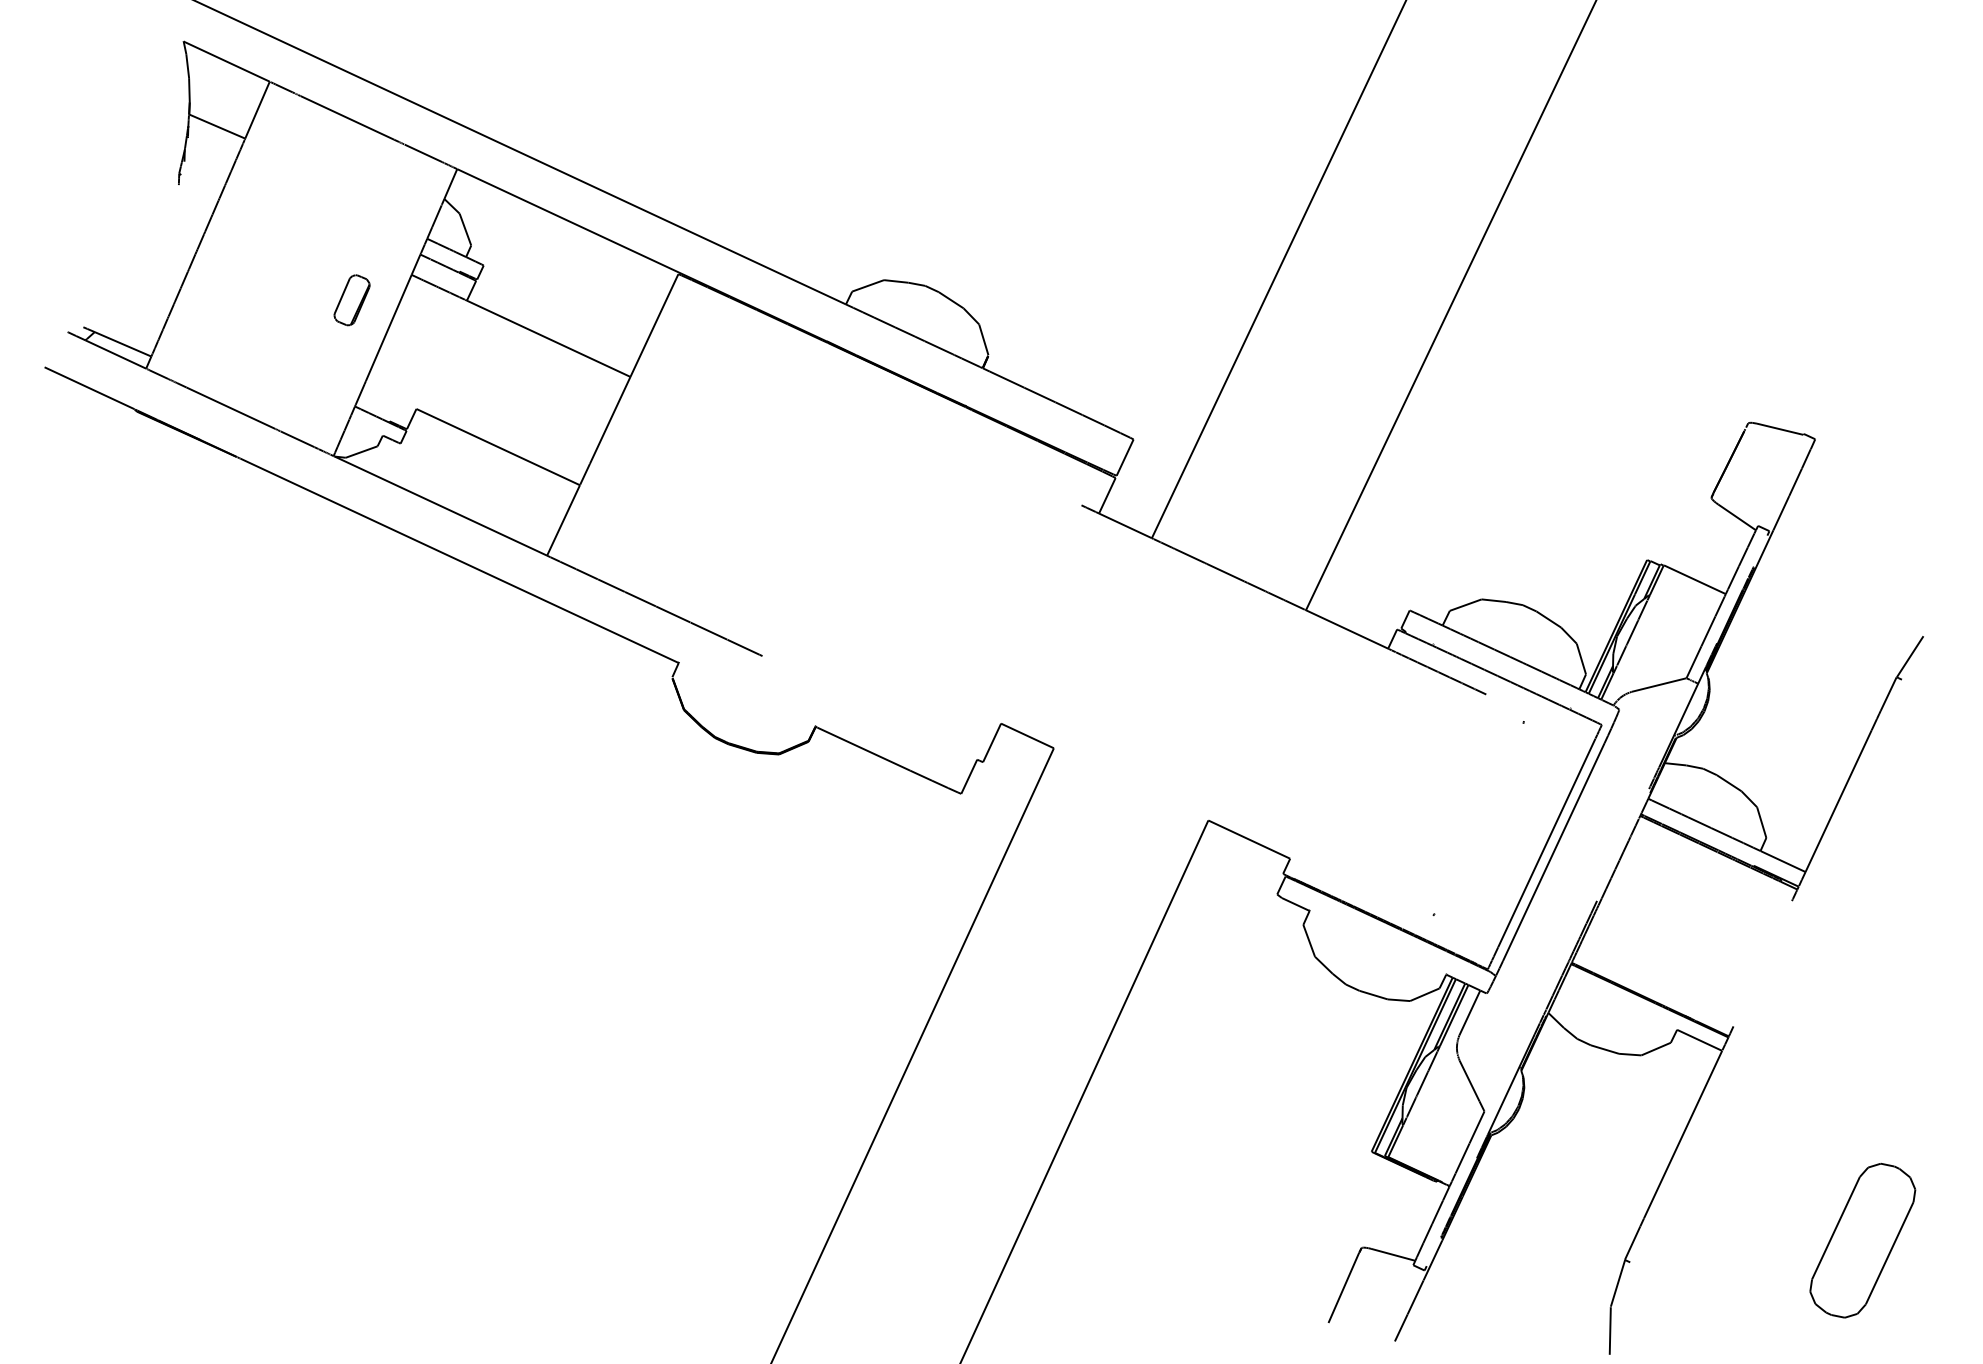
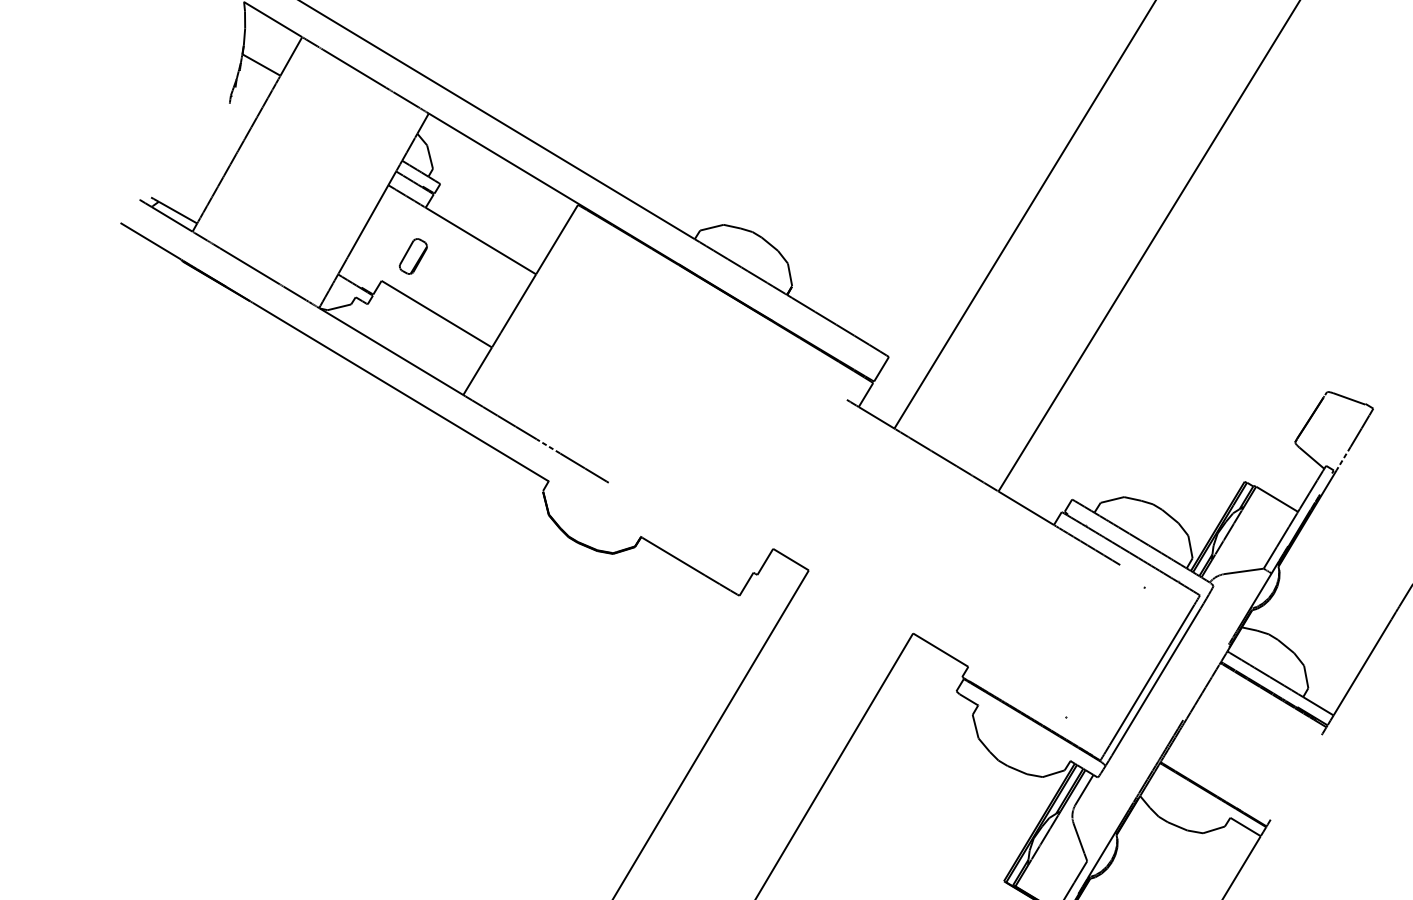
part: (351, 300) -> (412, 256), moved
line: (1781, 513) -> (1343, 458), solid -> dashed
line: (673, 614) -> (548, 446), solid -> dashed

